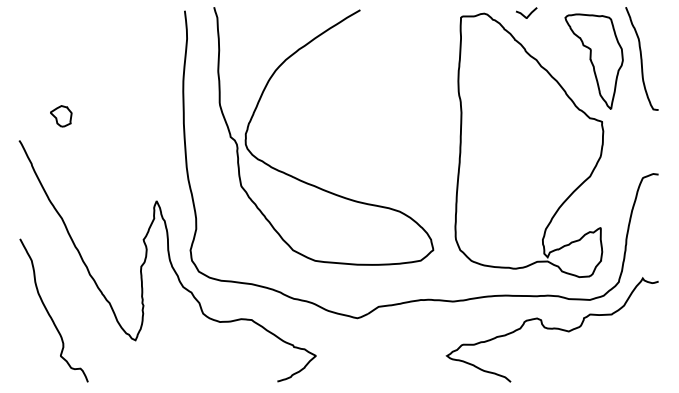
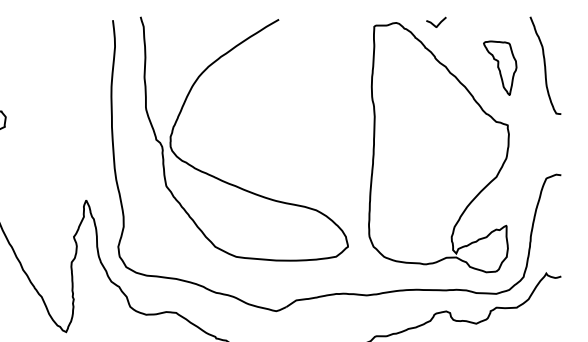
part: (593, 61) -> (499, 68), size x0.6

